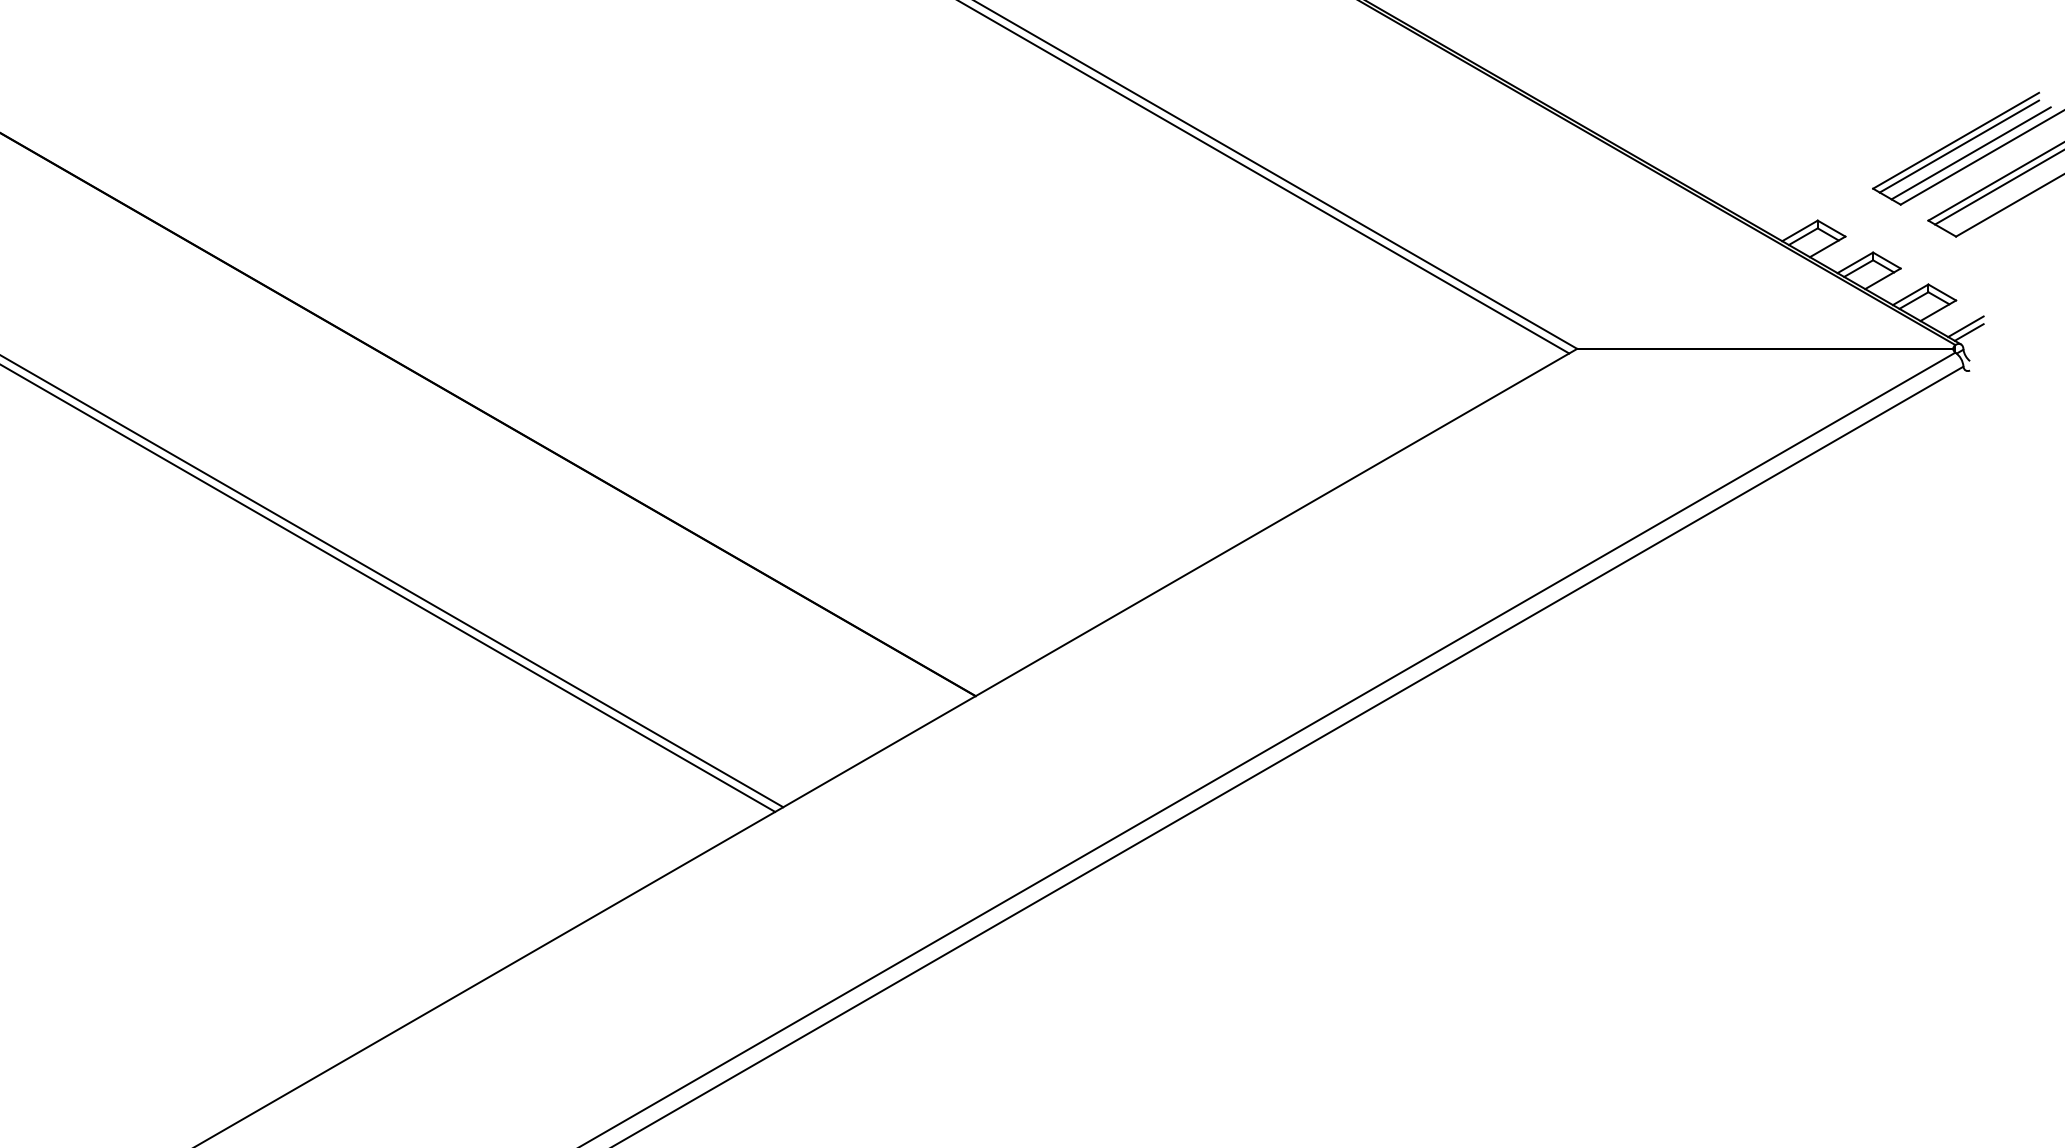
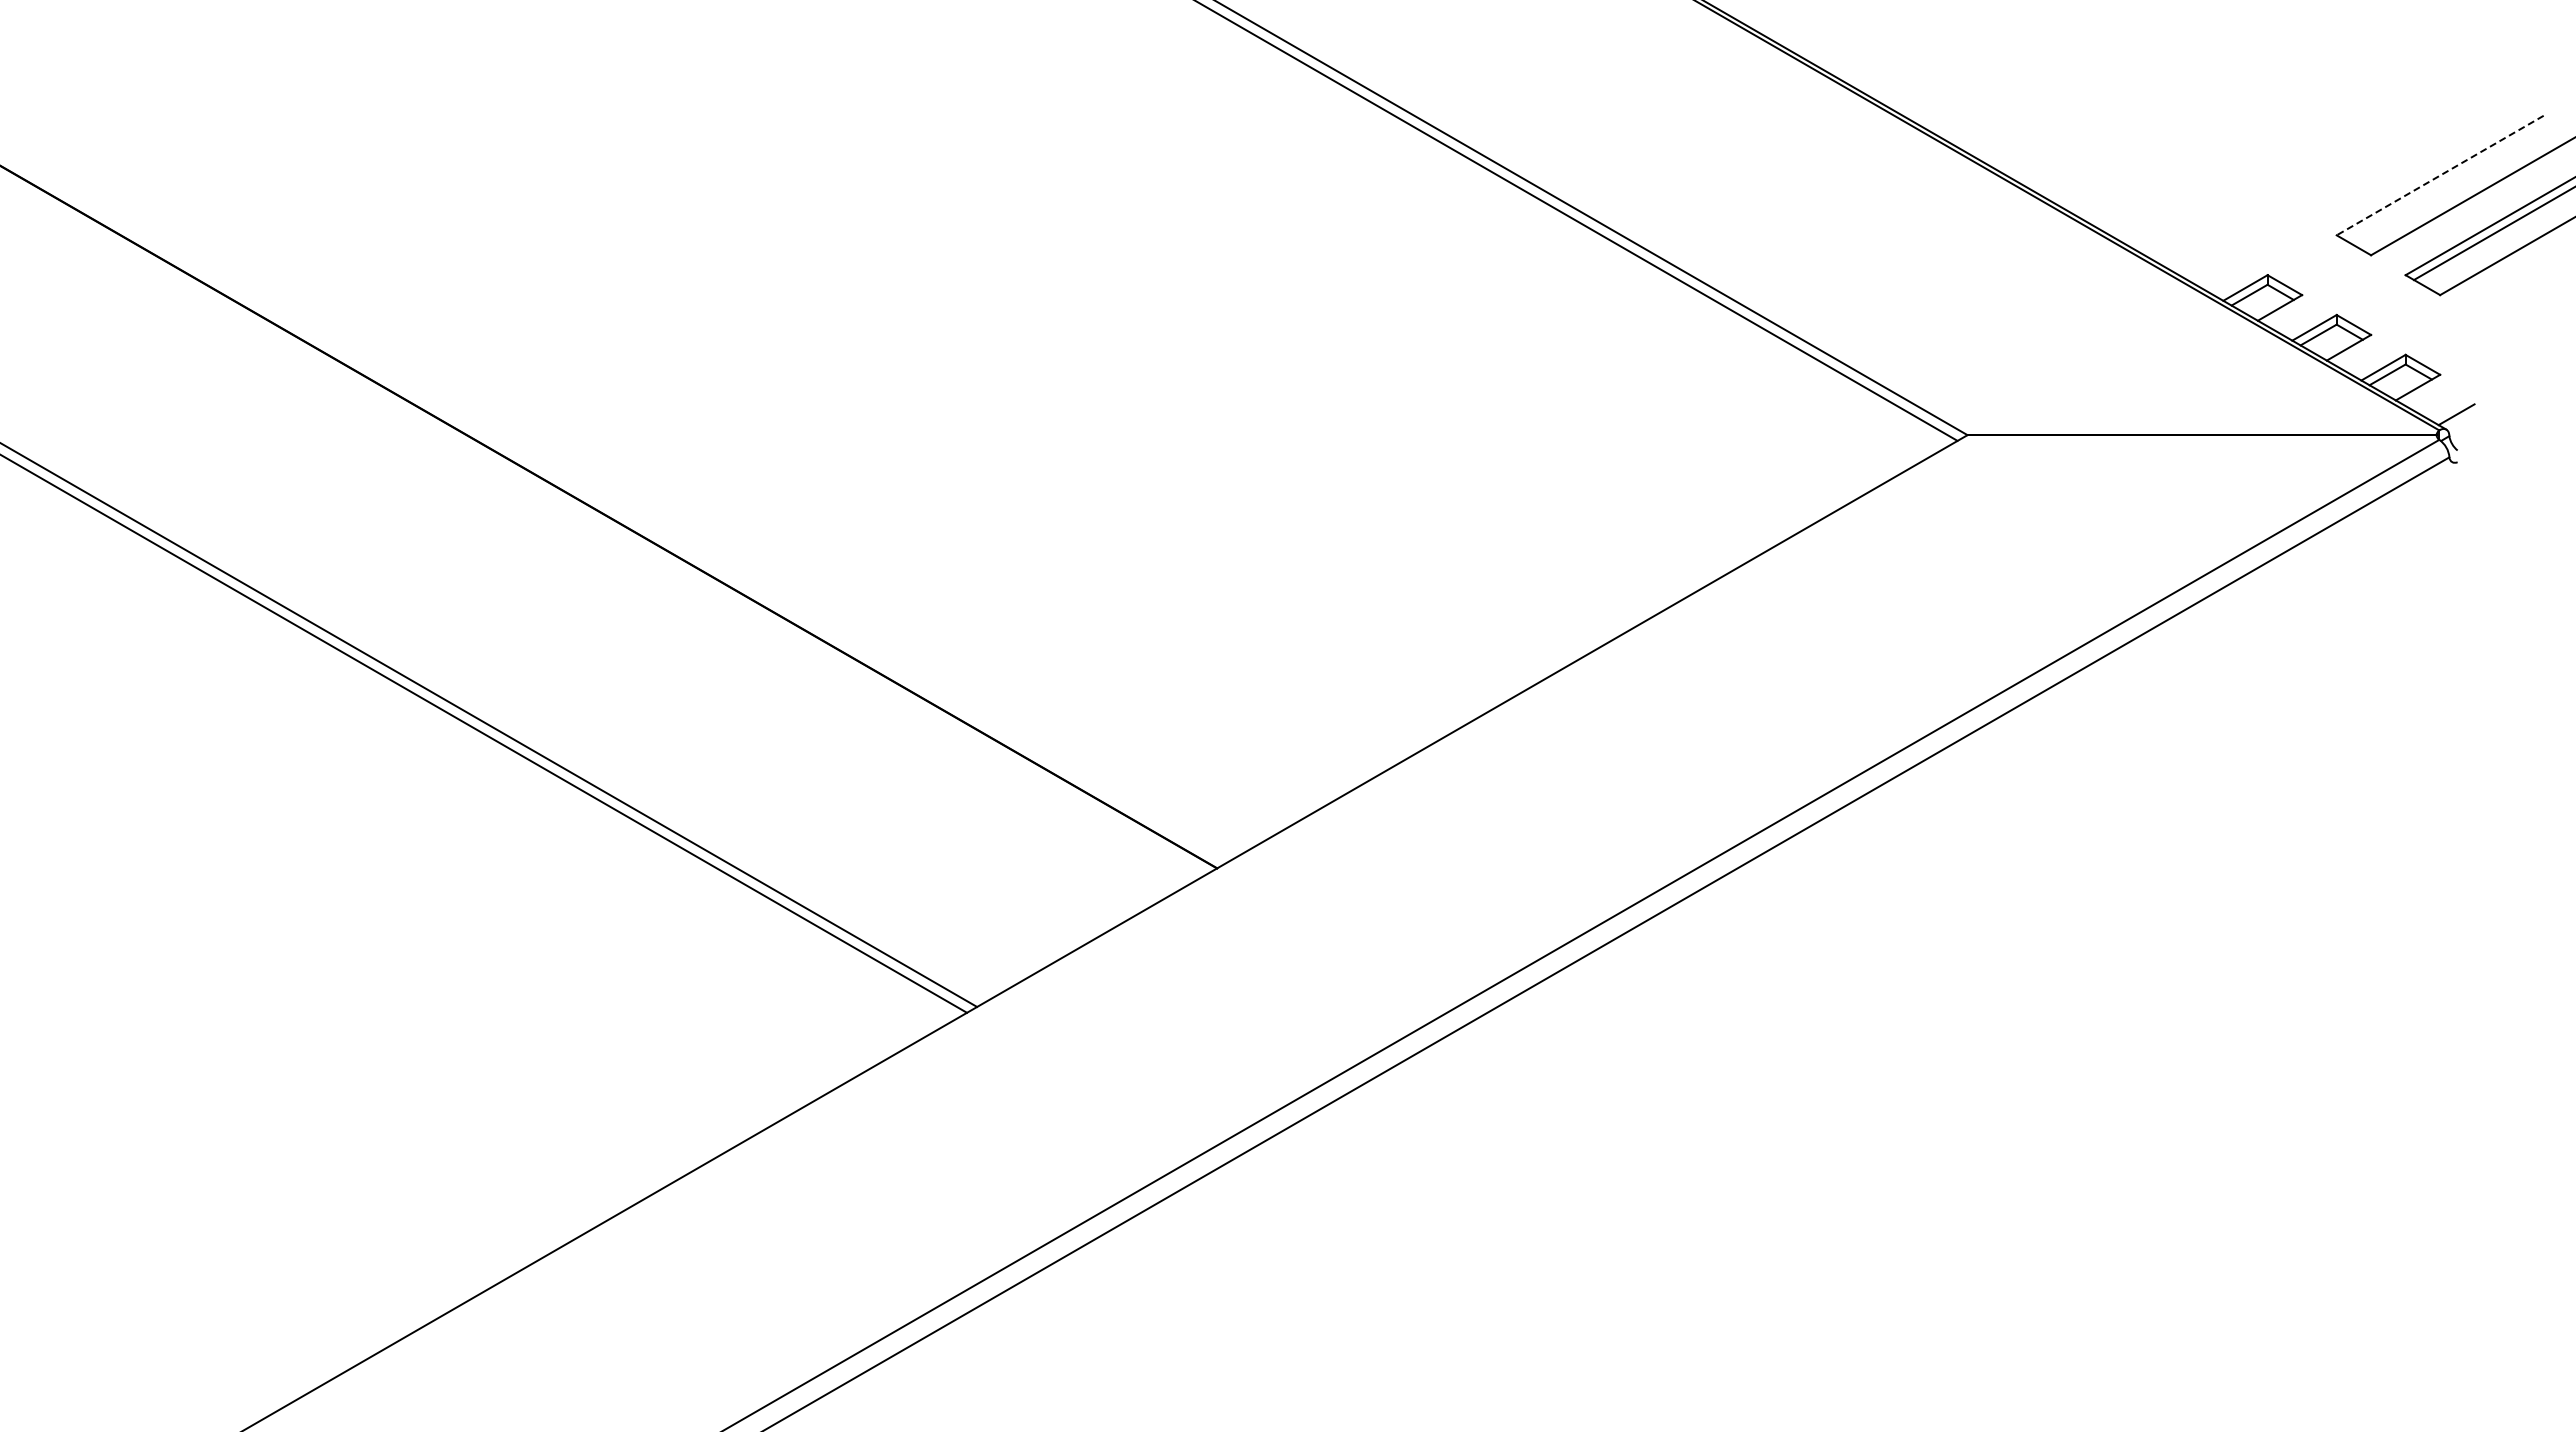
line: (1956, 140) -> (2440, 175), solid -> dashed
line: (1958, 146) -> (2443, 182), removed
line: (1970, 152) -> (2458, 190), removed
line: (1965, 326) -> (2452, 407), removed

